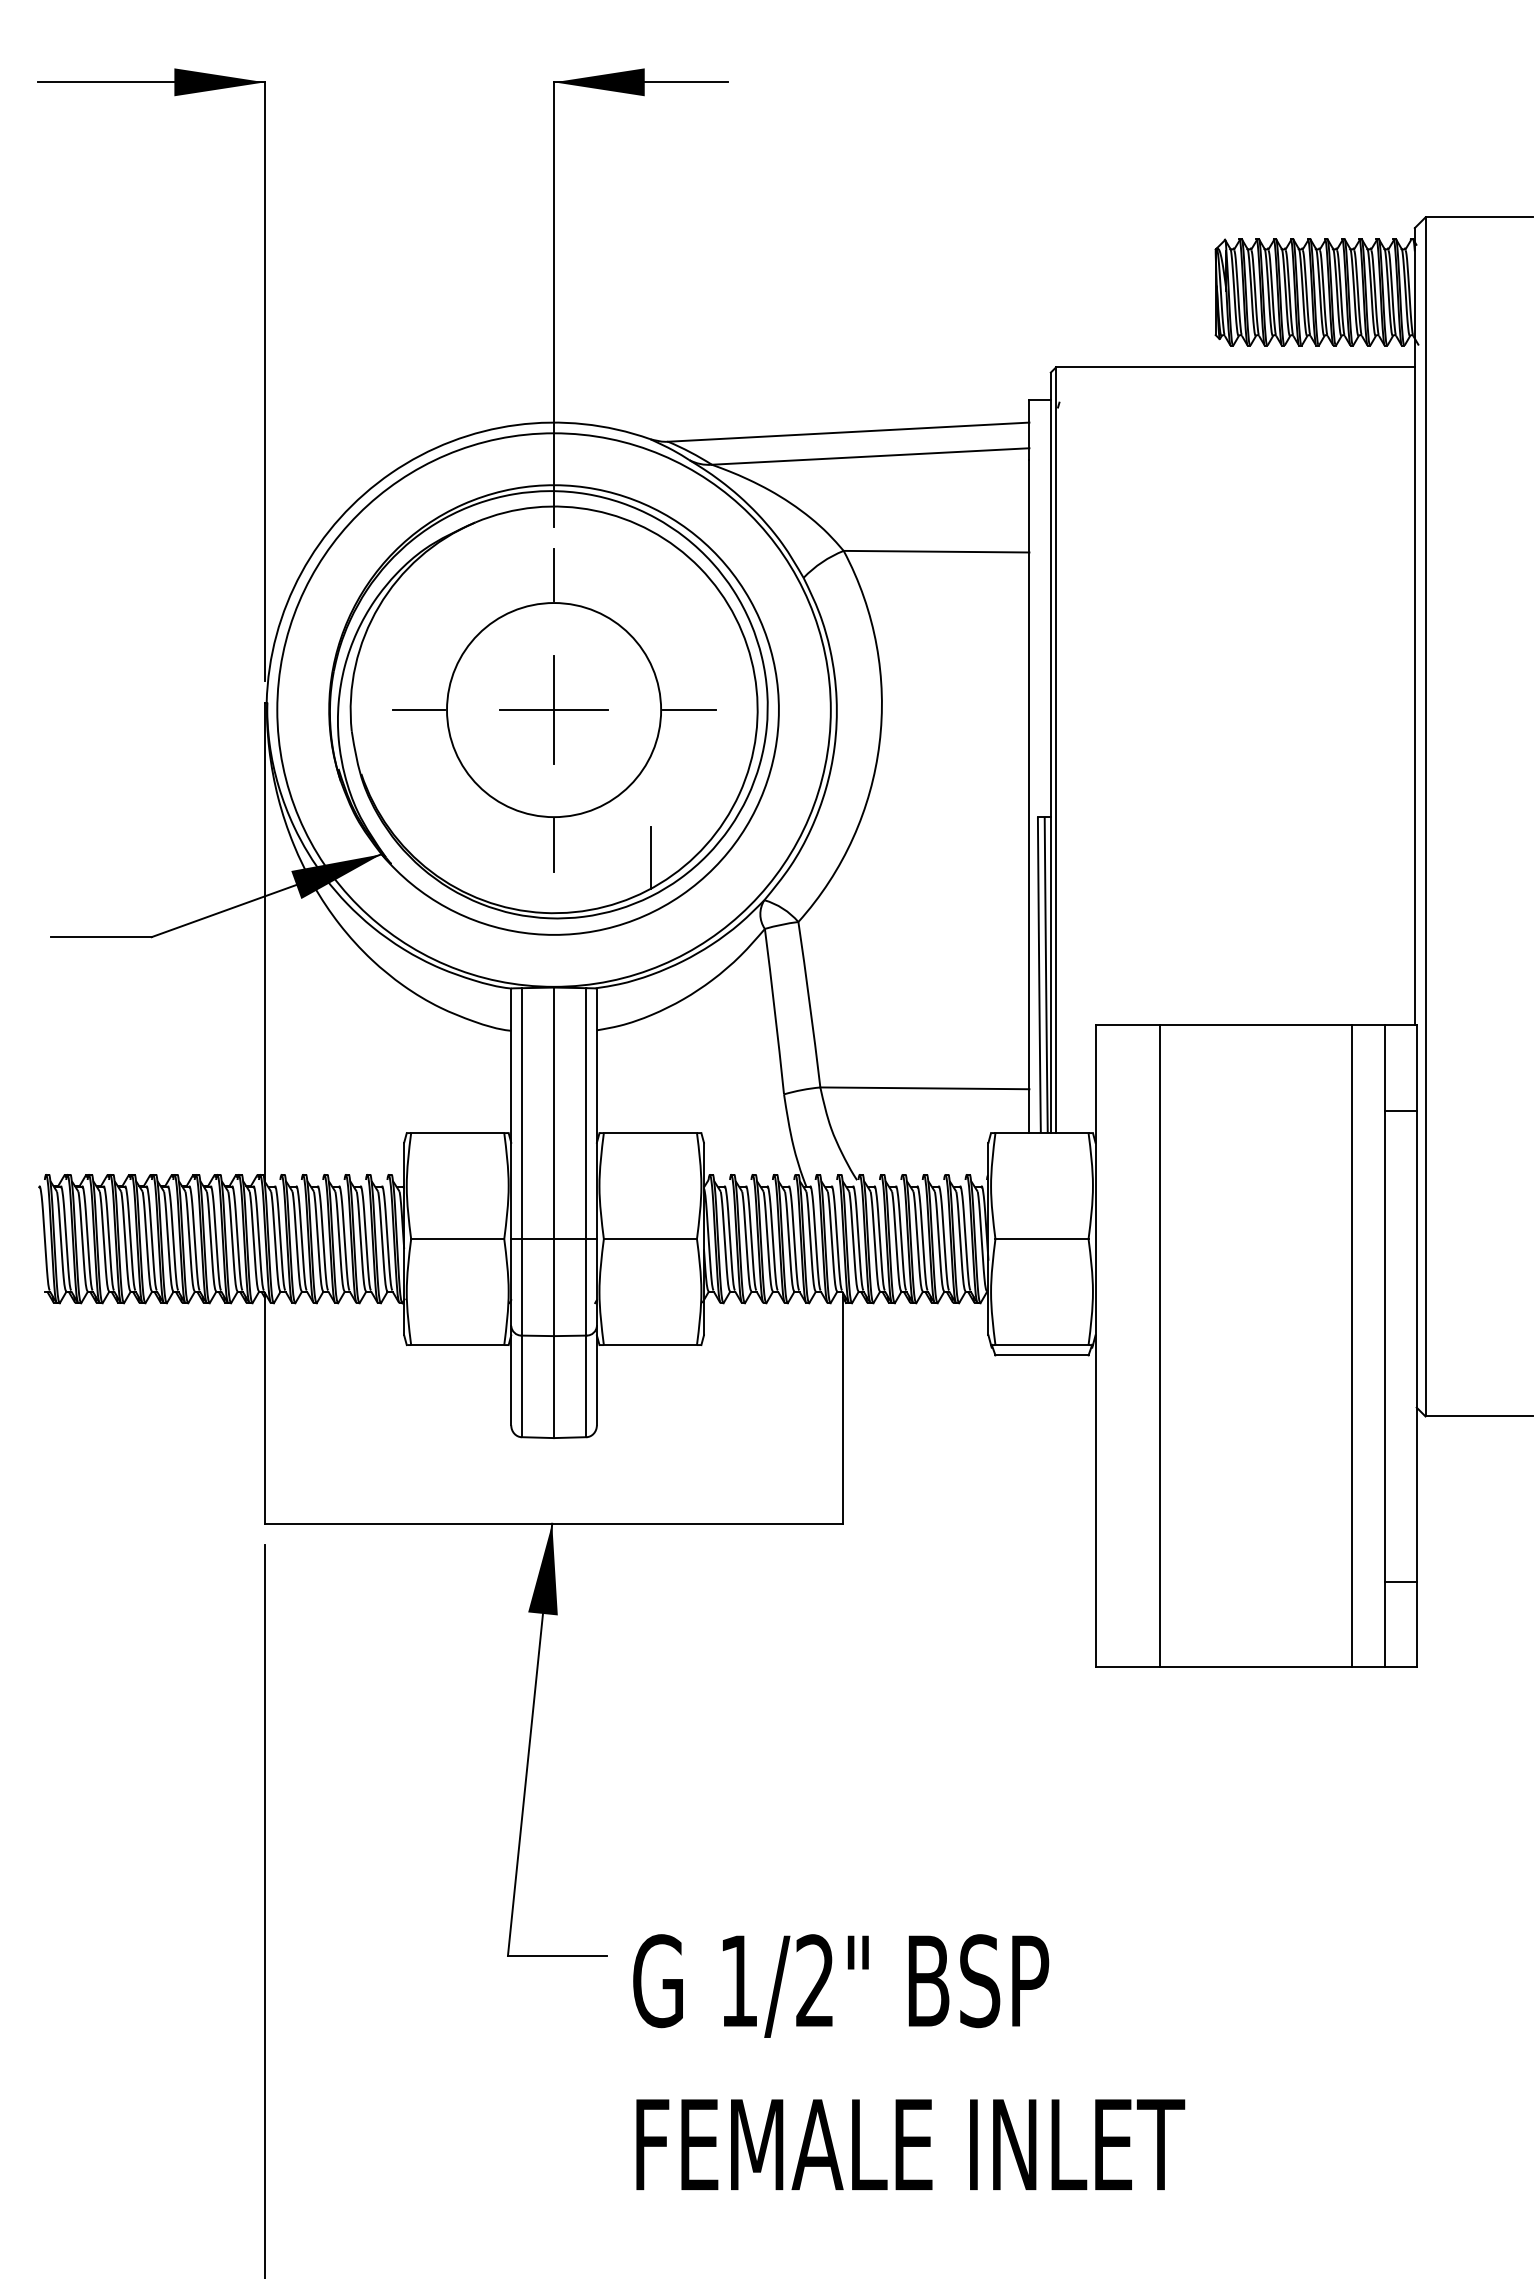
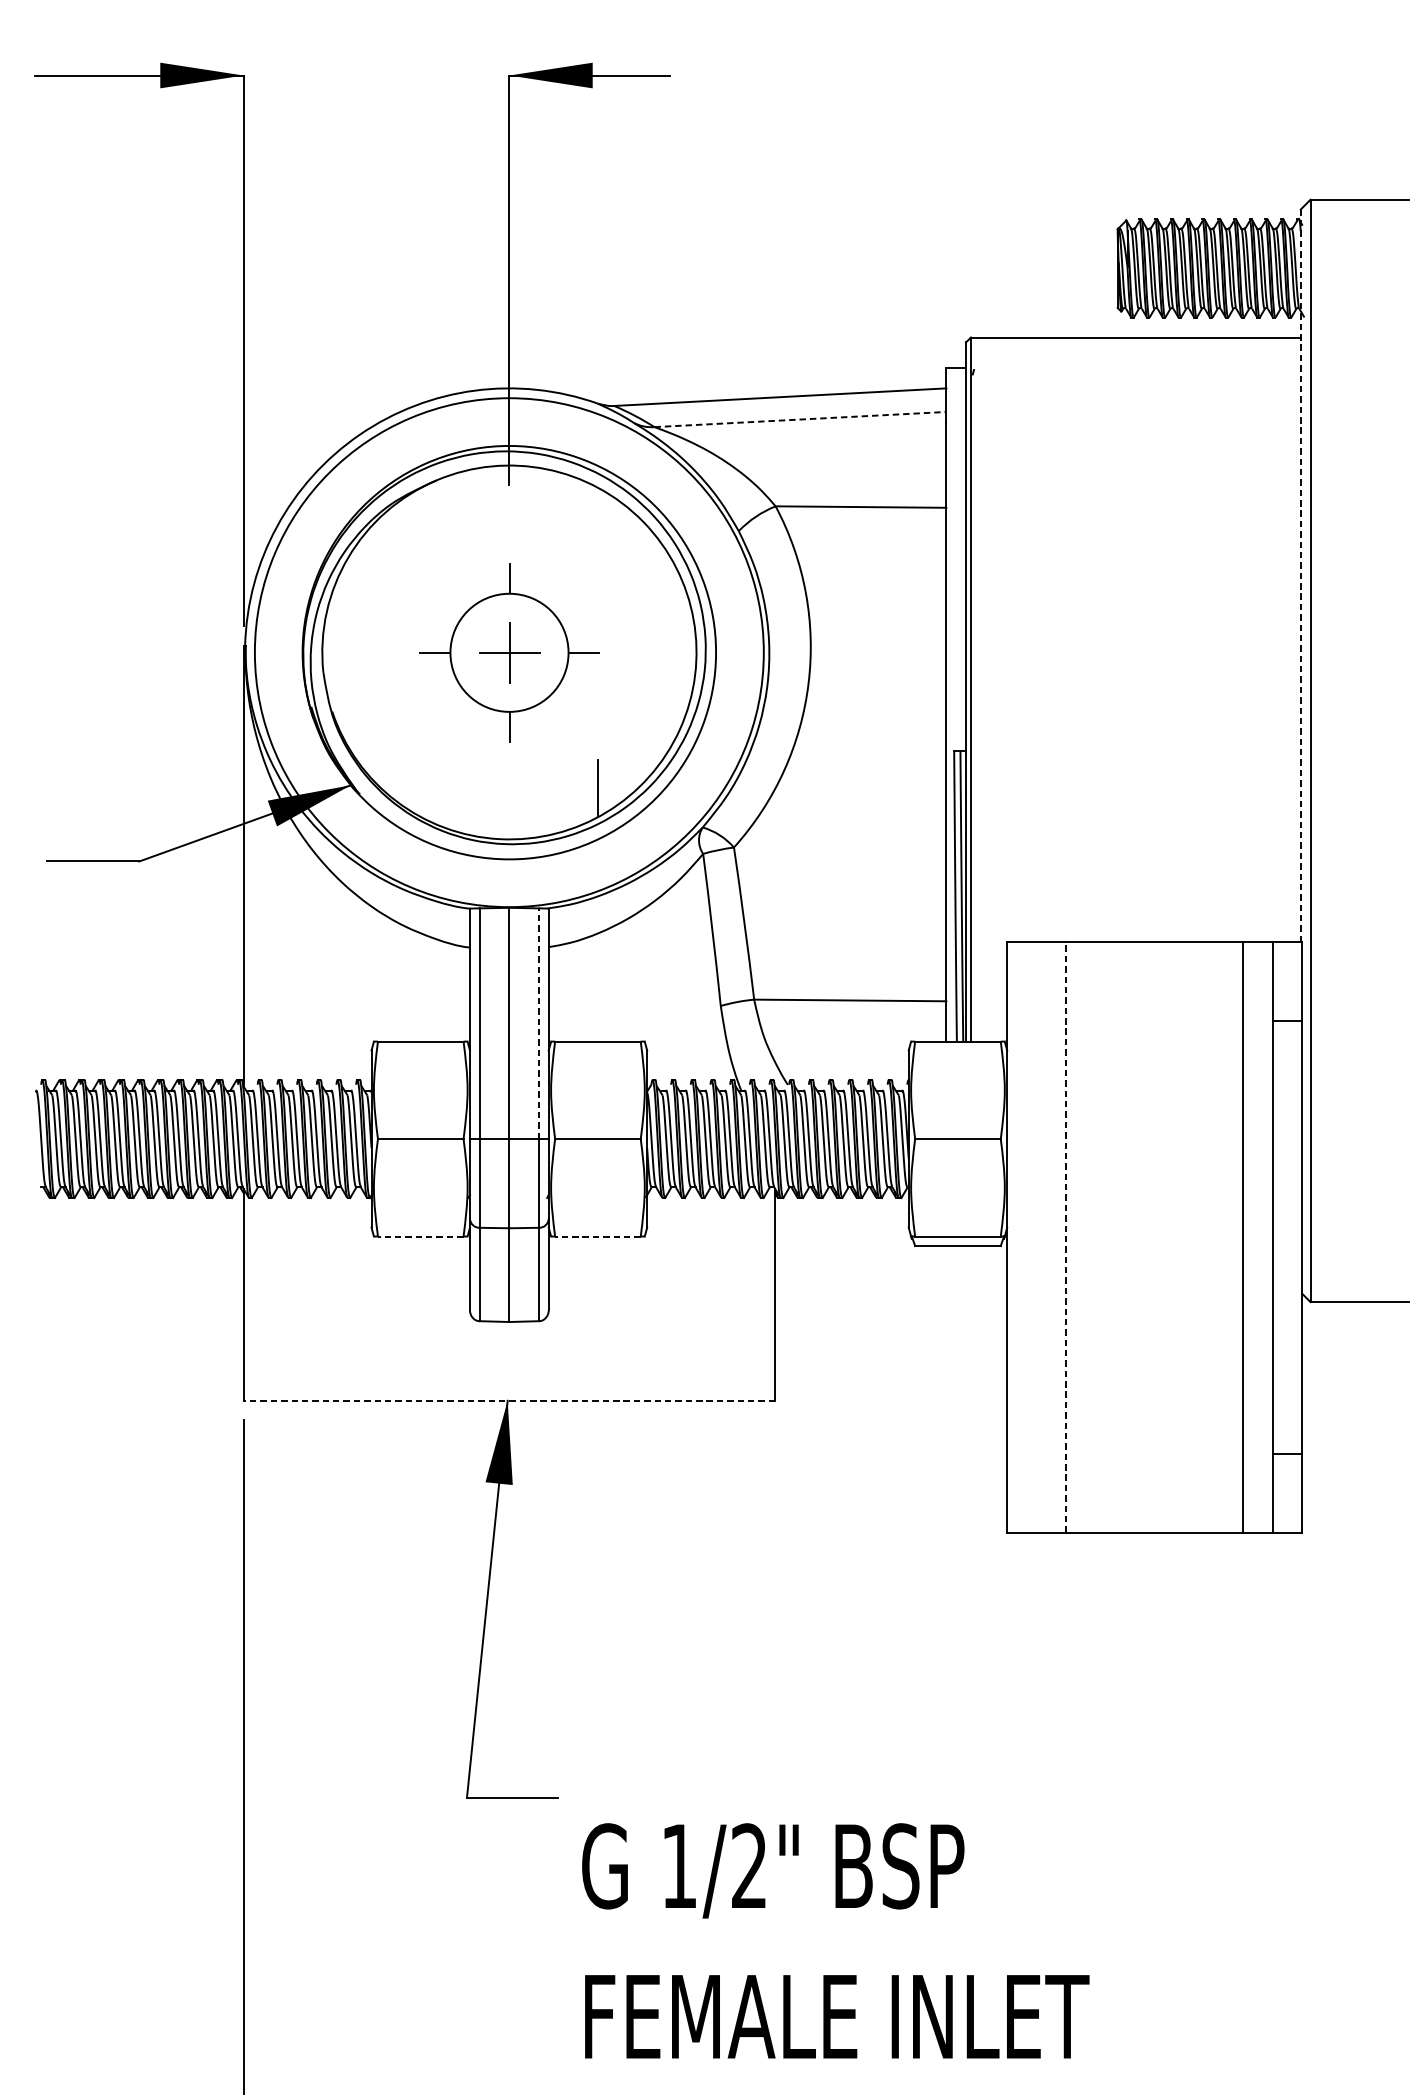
line: (870, 456) -> (800, 419), solid -> dashed
line: (1414, 626) -> (1300, 575), solid -> dashed
part: (554, 710) -> (509, 653), size x0.6
line: (586, 1113) -> (539, 1023), solid -> dashed
line: (457, 1345) -> (420, 1236), solid -> dashed
line: (650, 1345) -> (598, 1236), solid -> dashed
line: (1159, 1345) -> (1065, 1236), solid -> dashed
line: (553, 1523) -> (508, 1400), solid -> dashed
text: (909, 2061) -> (836, 1940), moved

